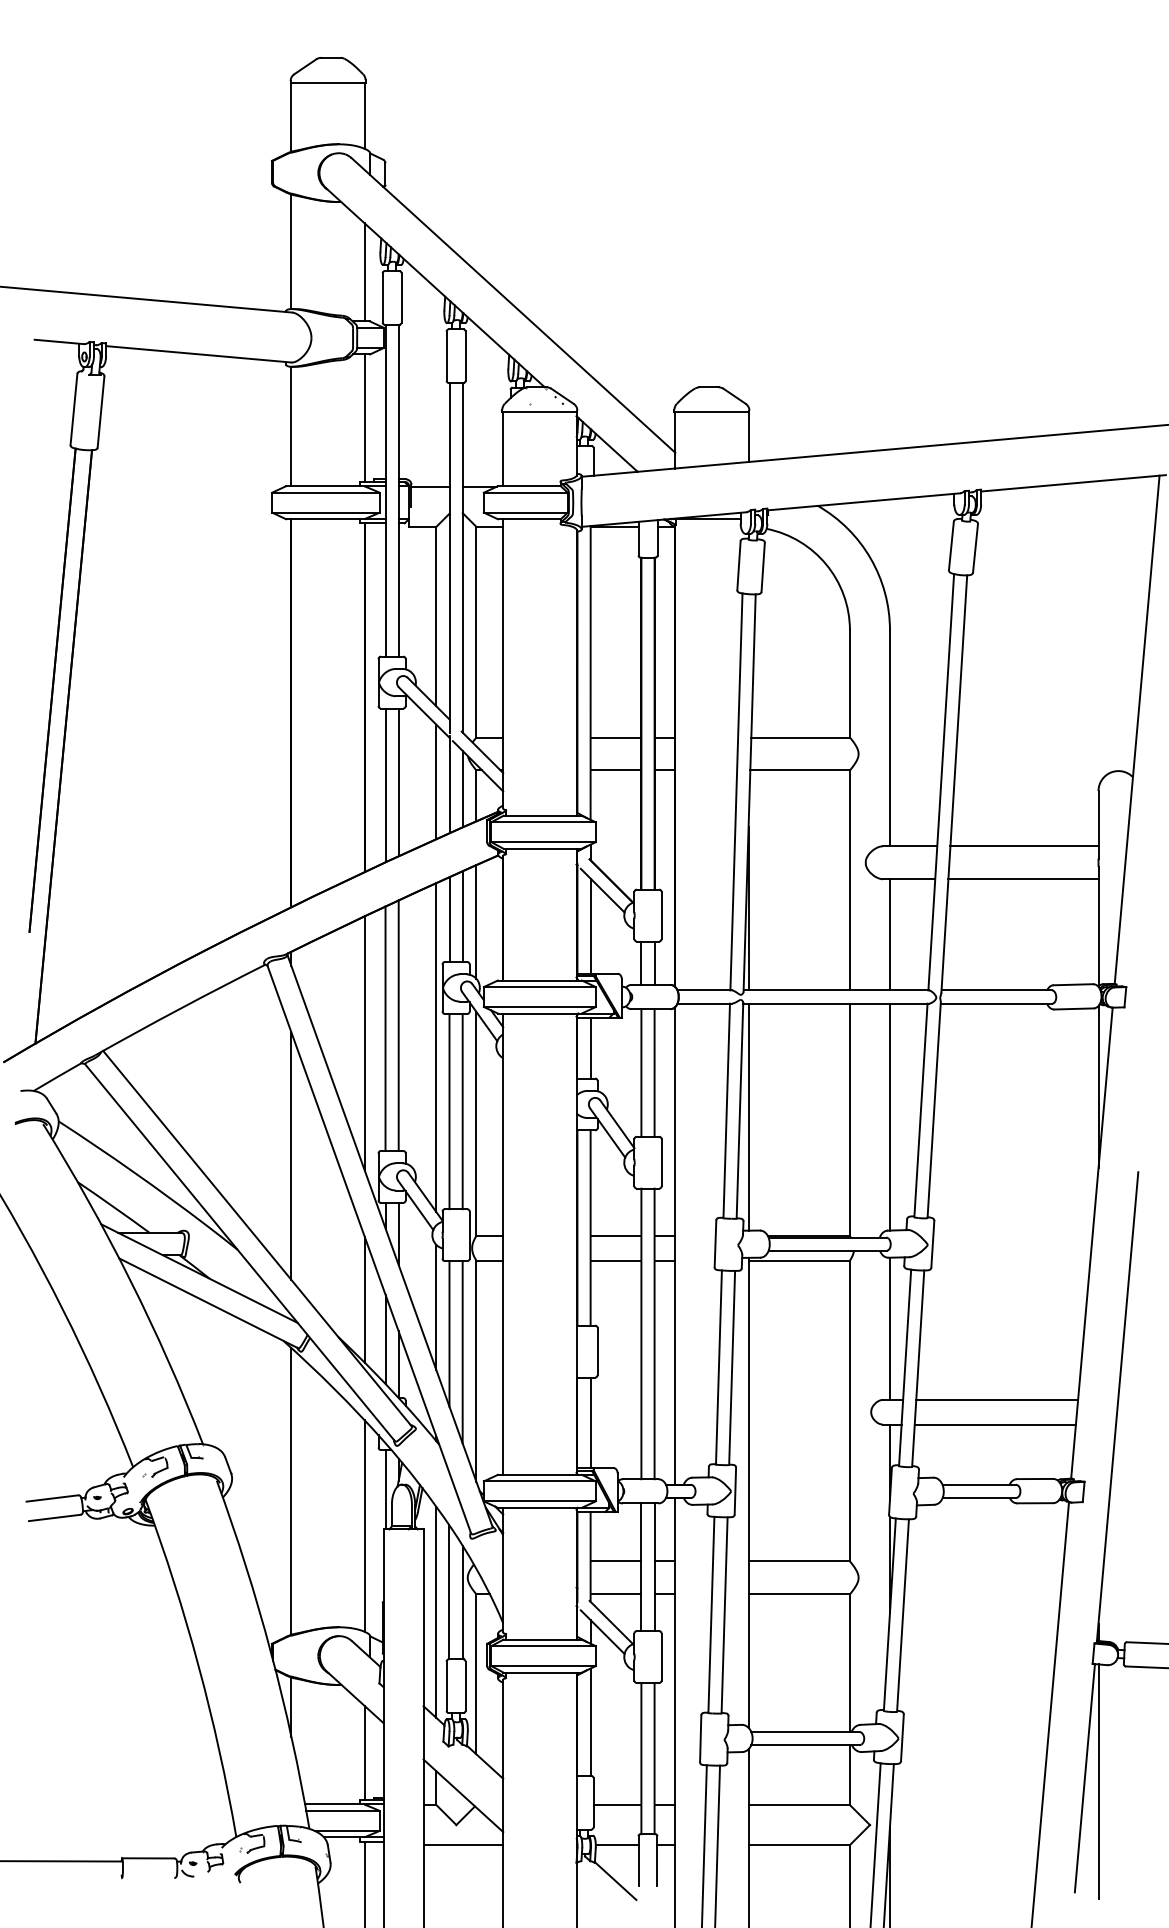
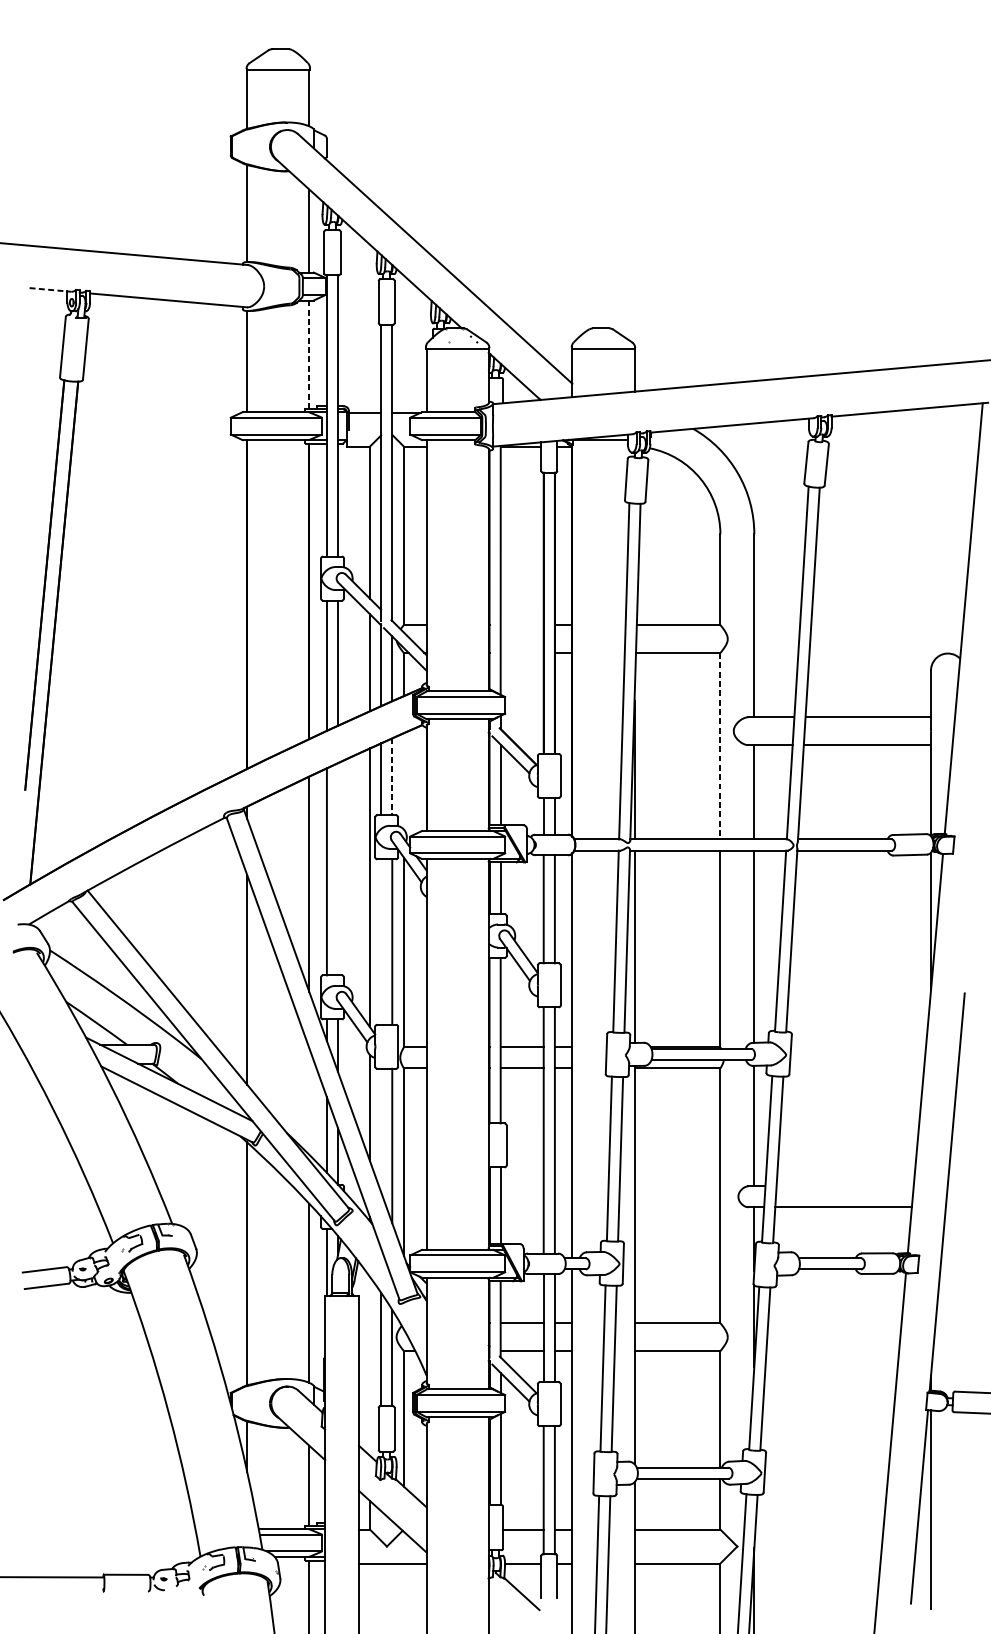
line: (59, 341) -> (50, 289), solid -> dashed
line: (364, 418) -> (309, 354), solid -> dashed
line: (615, 737) -> (521, 625), removed
line: (615, 770) -> (521, 653), removed
line: (849, 880) -> (720, 746), solid -> dashed
line: (462, 917) -> (392, 777), solid -> dashed
line: (476, 921) -> (403, 780), removed
line: (398, 1025) -> (337, 869), removed
line: (449, 1111) -> (381, 941), removed
line: (364, 1299) -> (309, 1101), removed
line: (449, 1333) -> (381, 1130), removed
line: (997, 1399) -> (845, 1185), removed
line: (436, 1611) -> (370, 1365), removed

